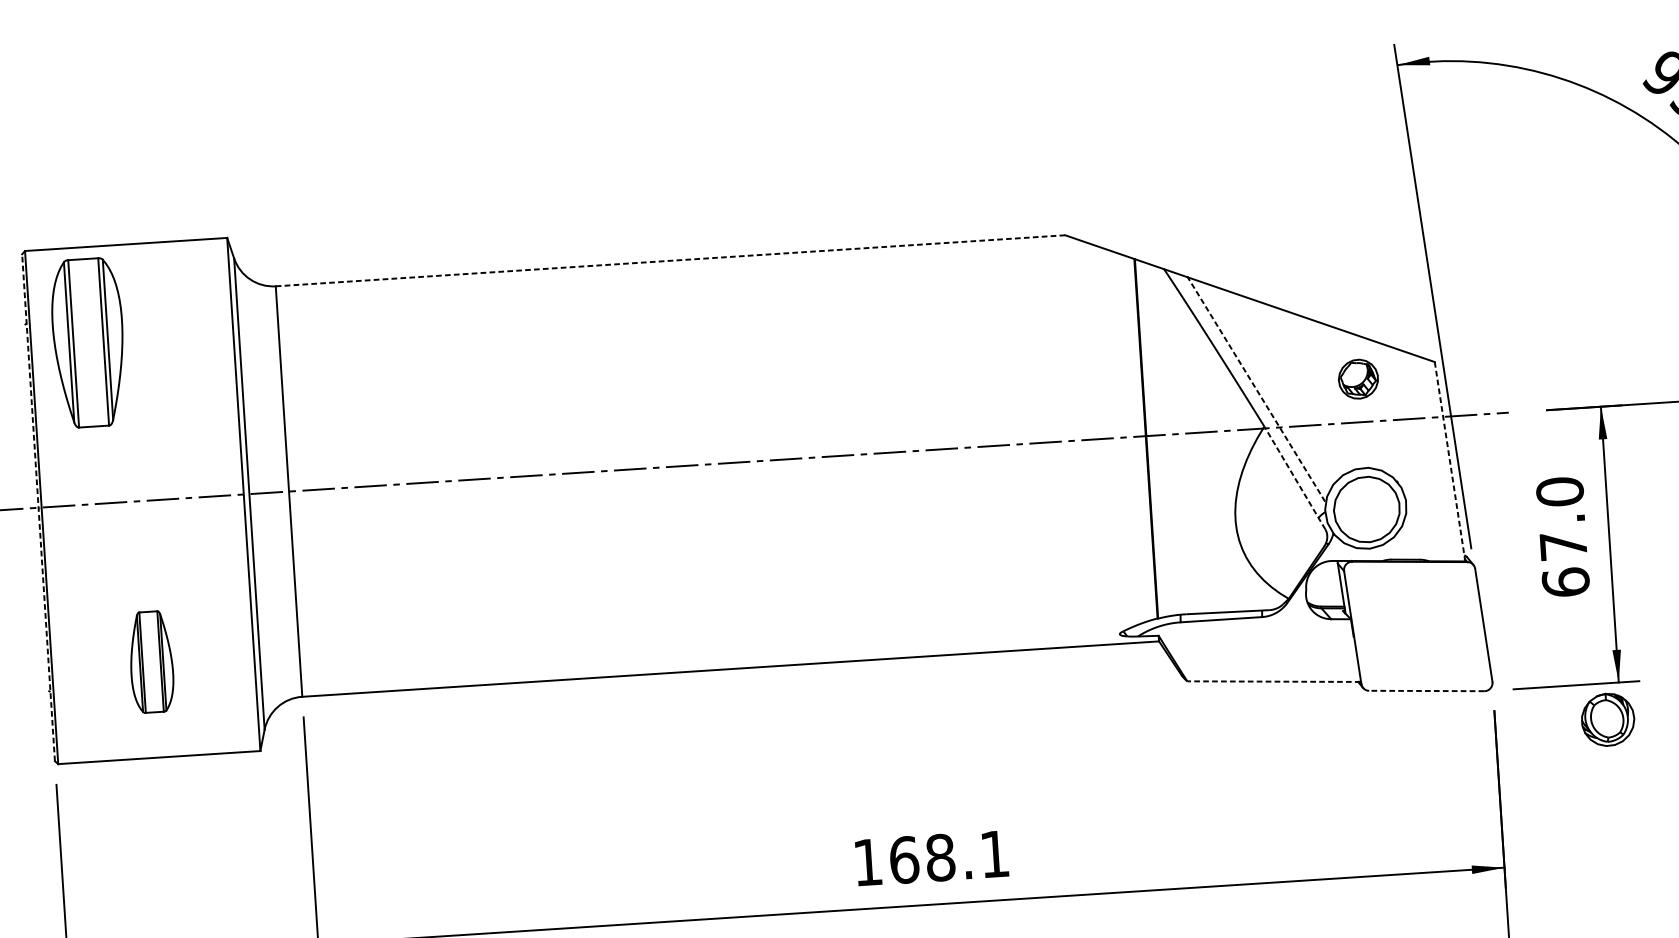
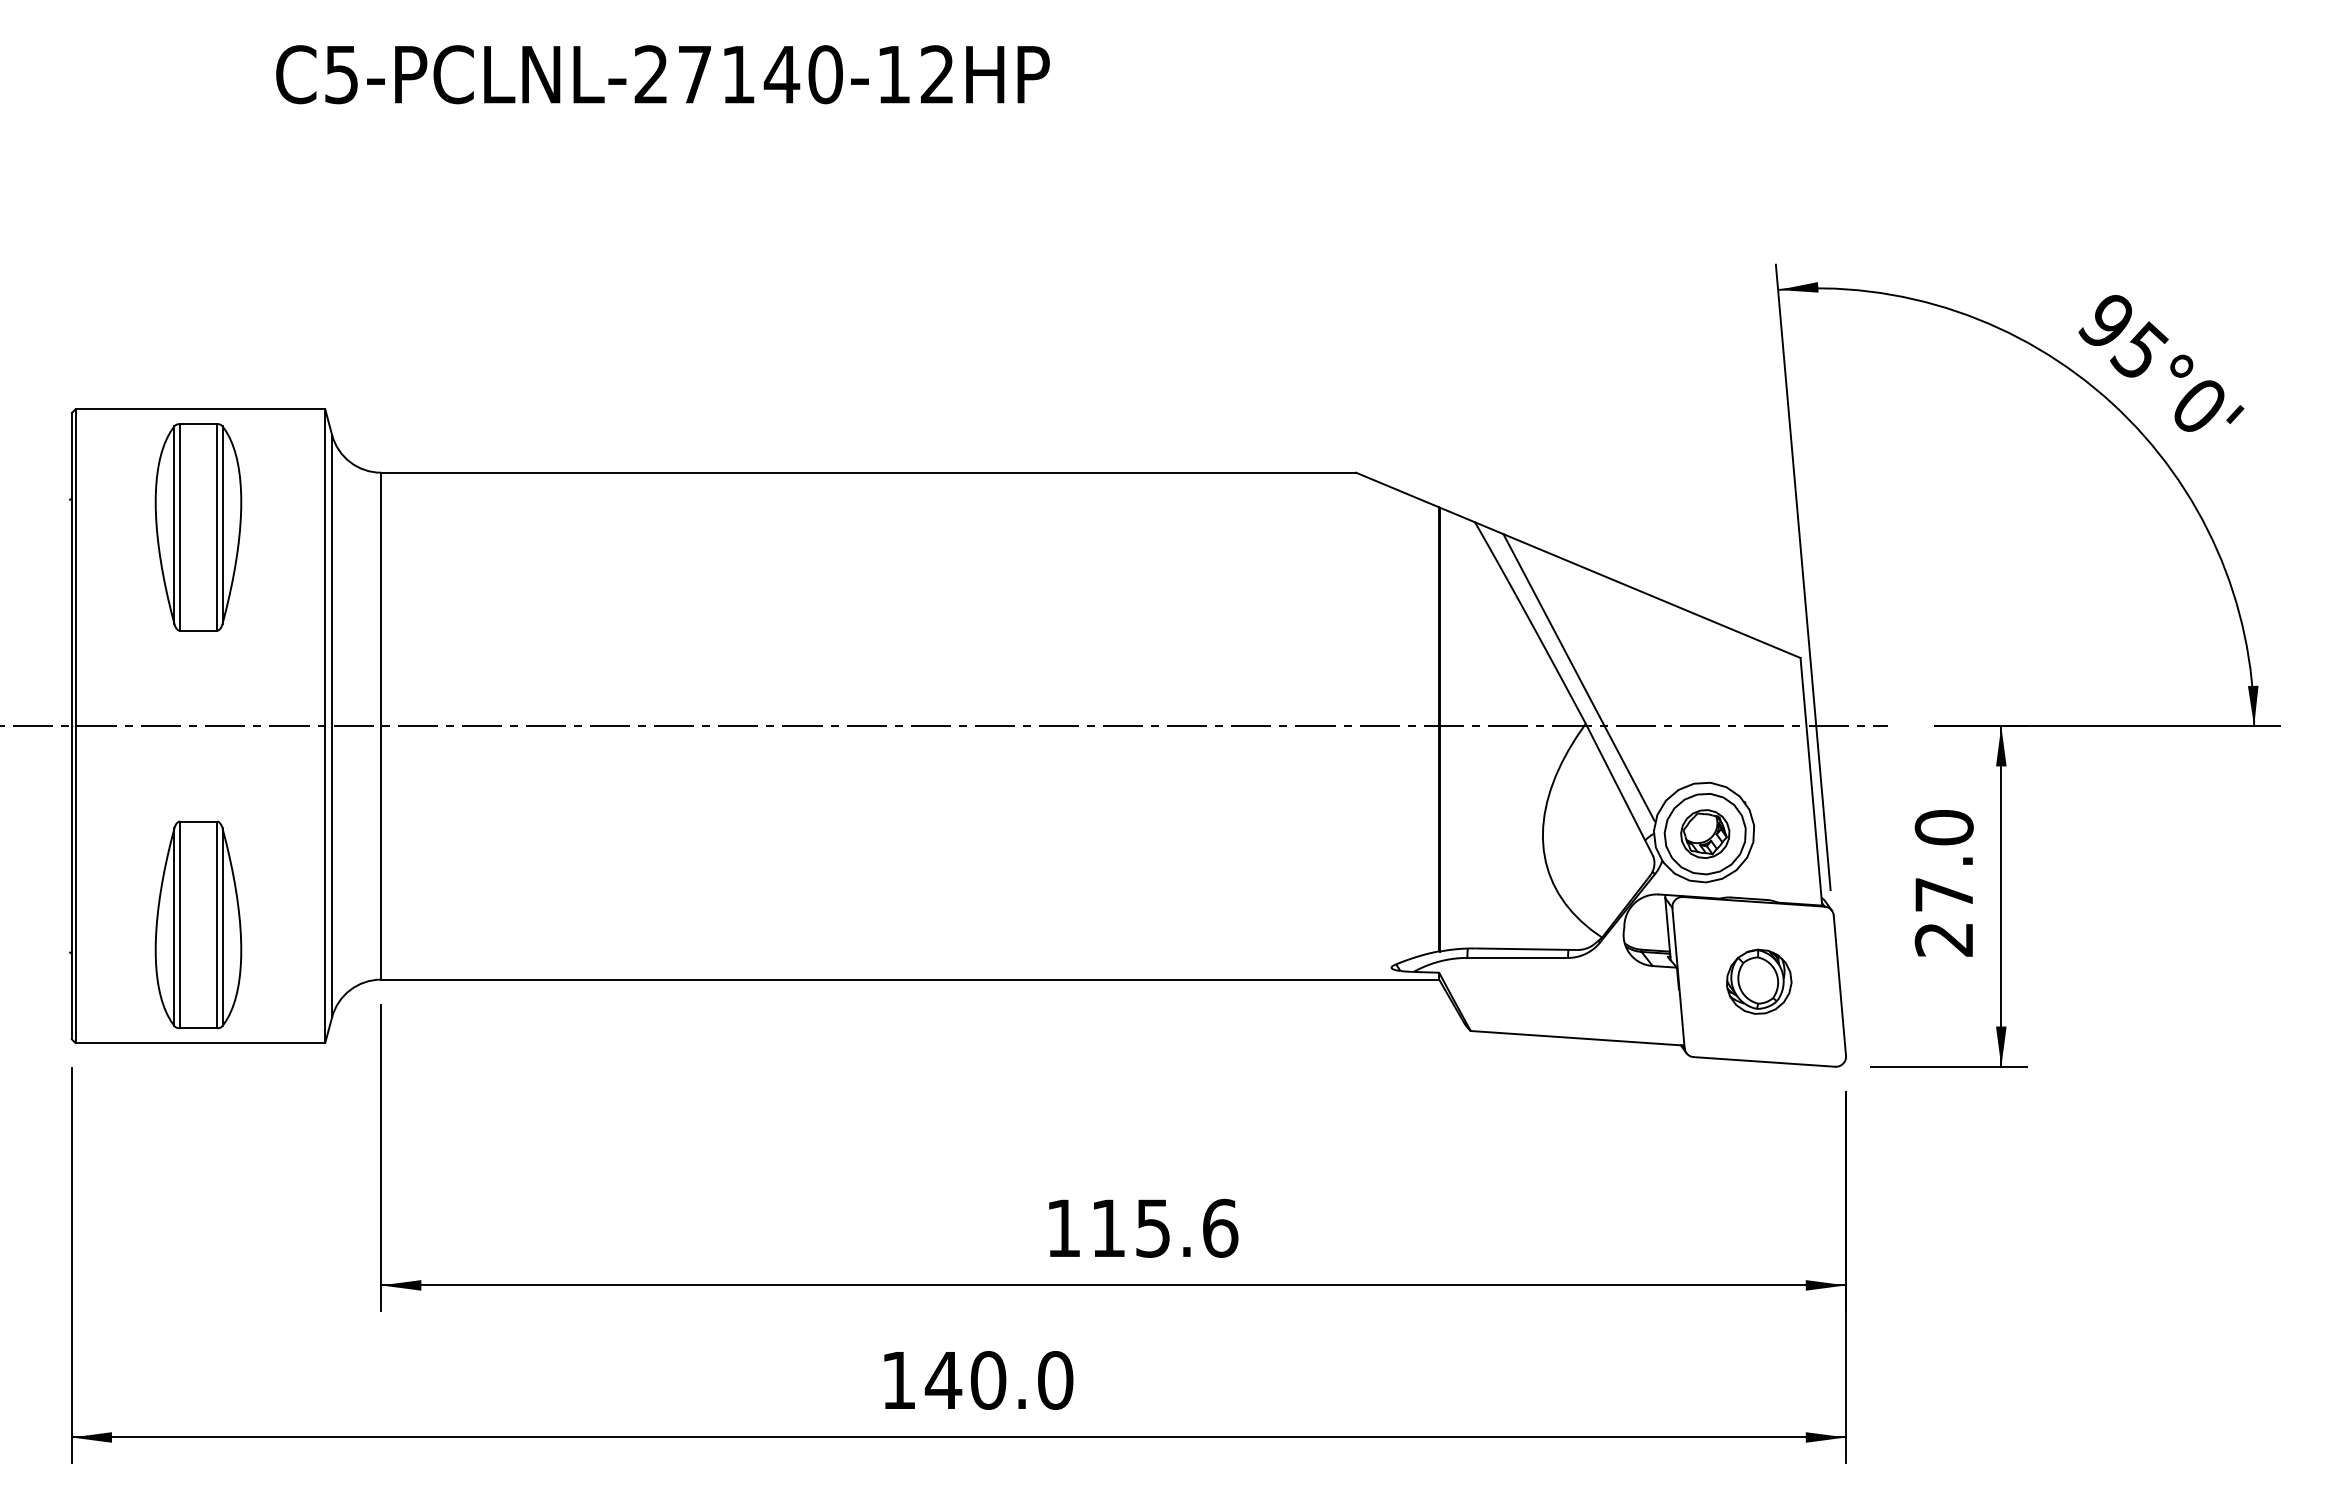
line: (670, 260) -> (868, 472), dashed -> solid
part: (88, 342) -> (198, 527), moved
part: (1358, 378) -> (1705, 833), moved
line: (1256, 389) -> (1578, 677), dashed -> solid
line: (1450, 462) -> (1811, 782), dashed -> solid
line: (1295, 477) -> (1619, 789), dashed -> solid
line: (38, 507) -> (71, 725), dashed -> solid
text: (1565, 581) -> (1943, 938), 67.0 -> 27.0
part: (151, 661) -> (198, 924), size x1.67
line: (1274, 681) -> (1577, 1038), dashed -> solid
line: (1426, 690) -> (1764, 1061), dashed -> solid
part: (1608, 719) -> (1759, 981), moved
text: (949, 856) -> (1164, 1227), 168.1 -> 115.6

